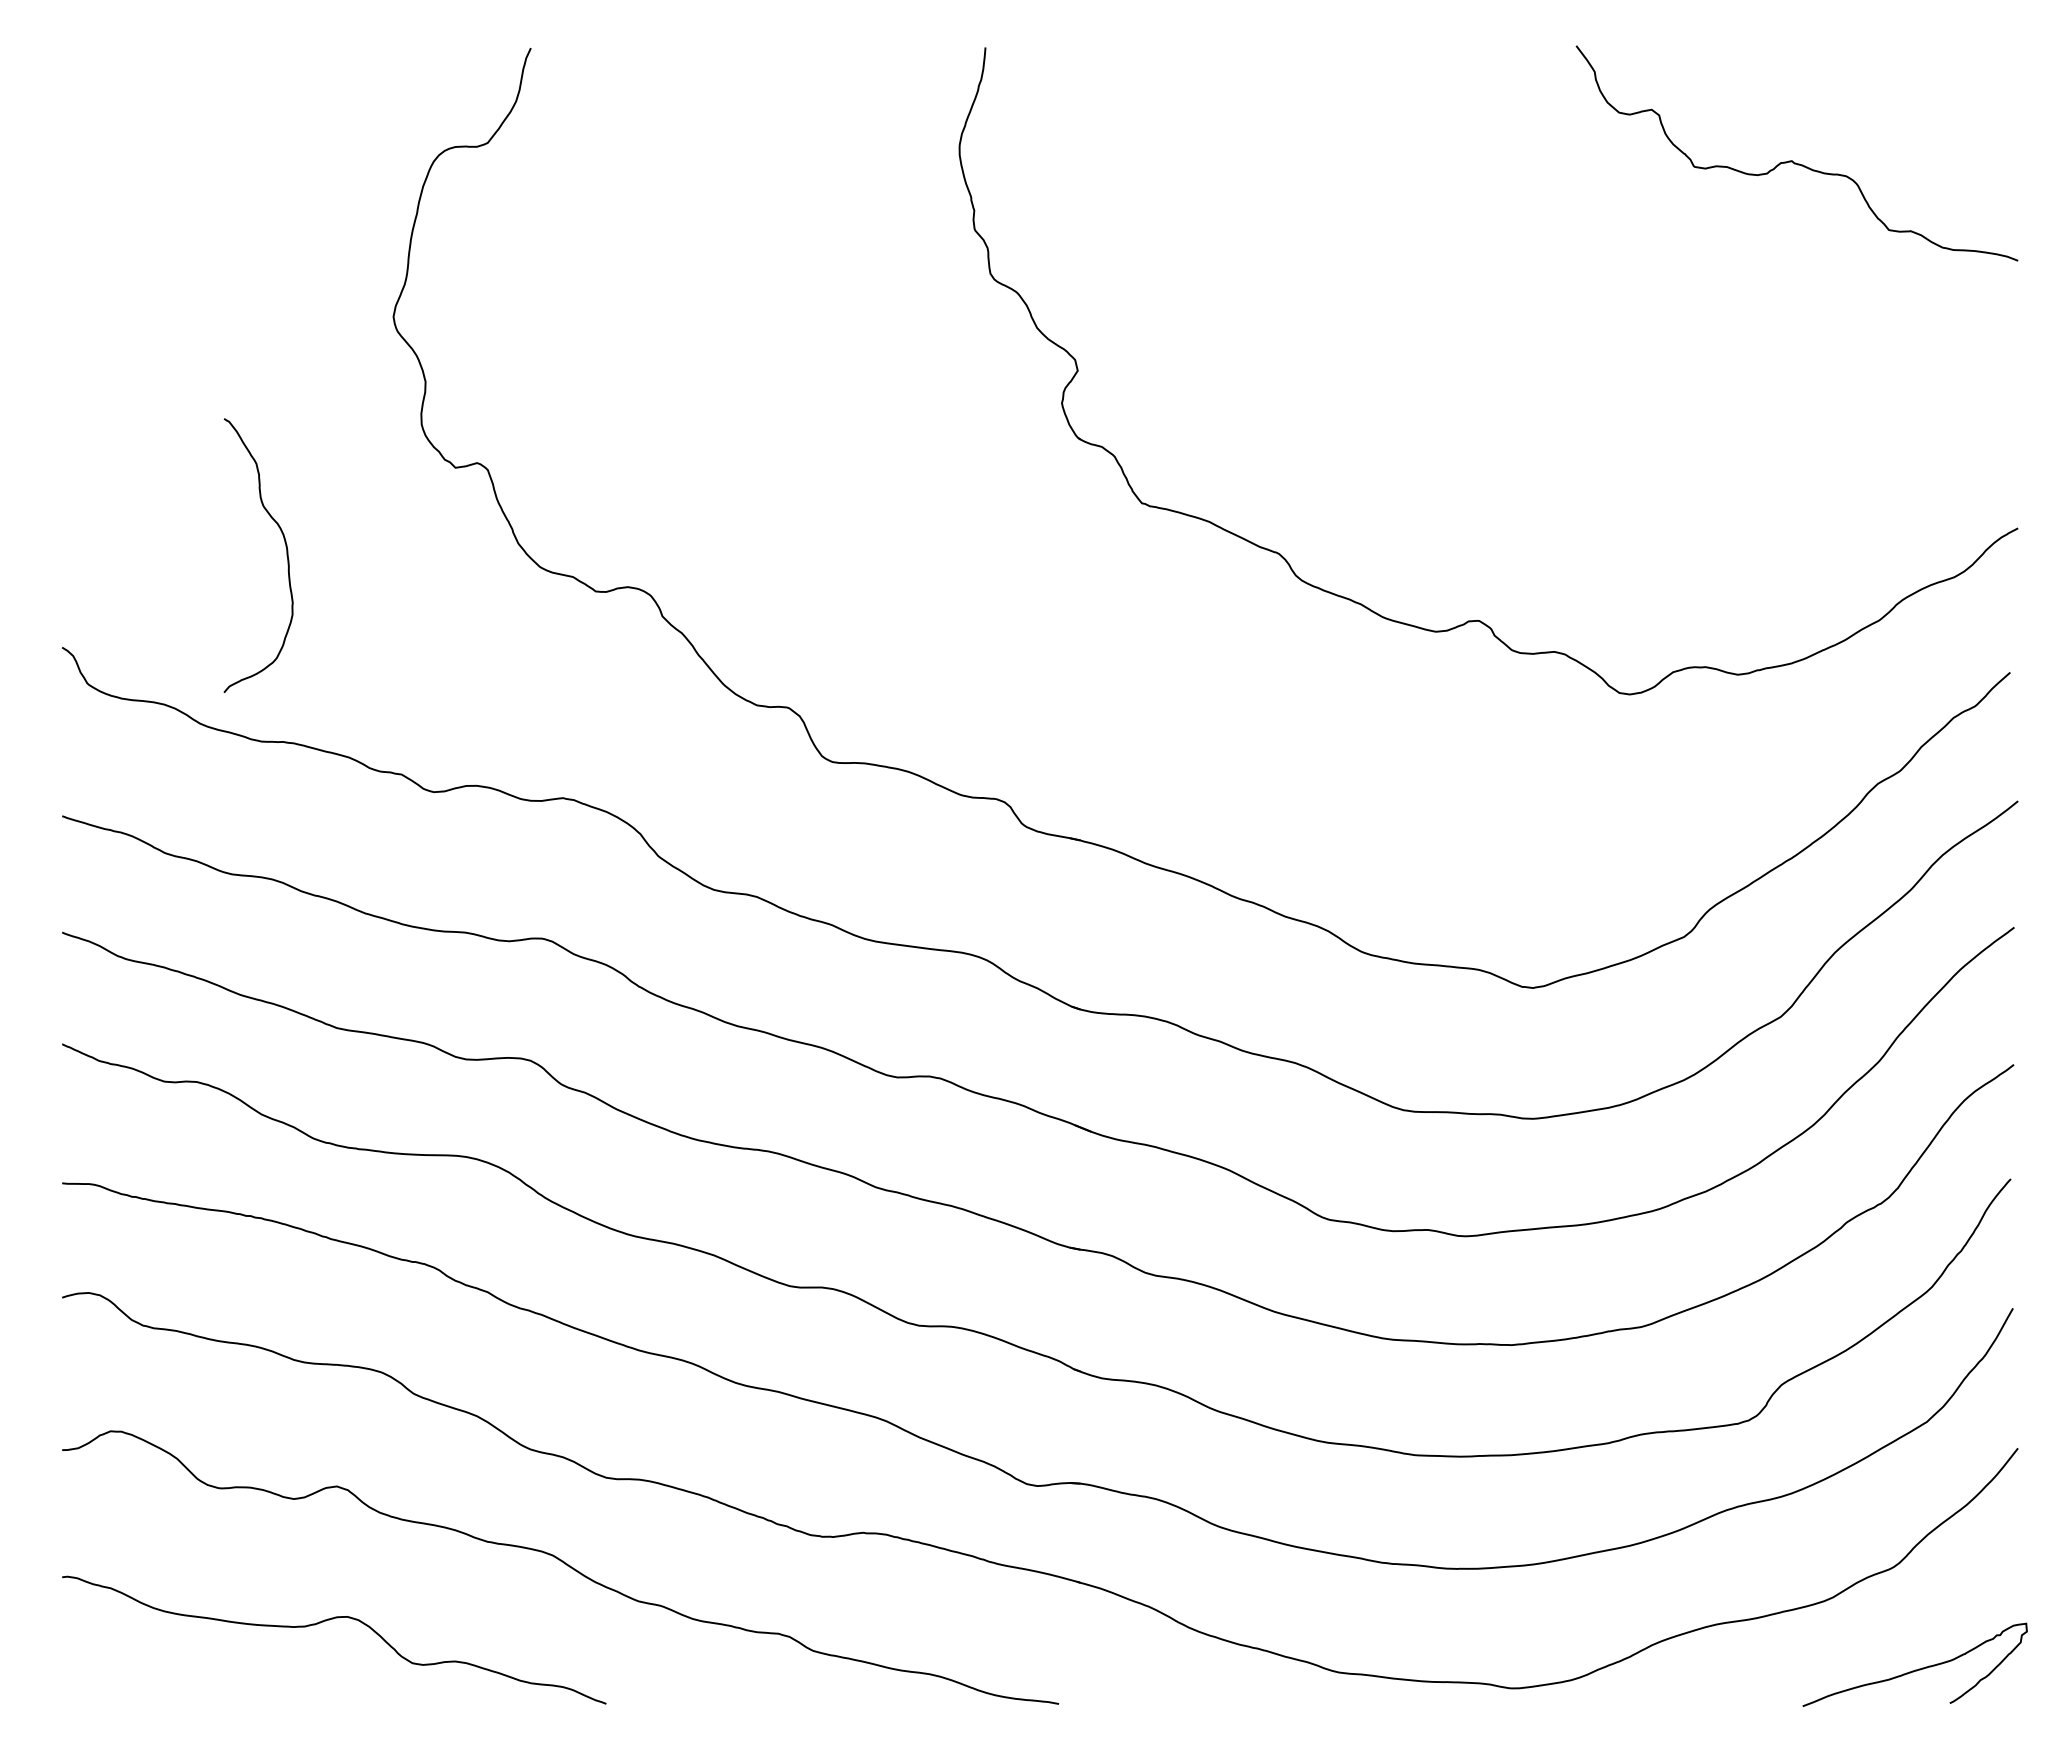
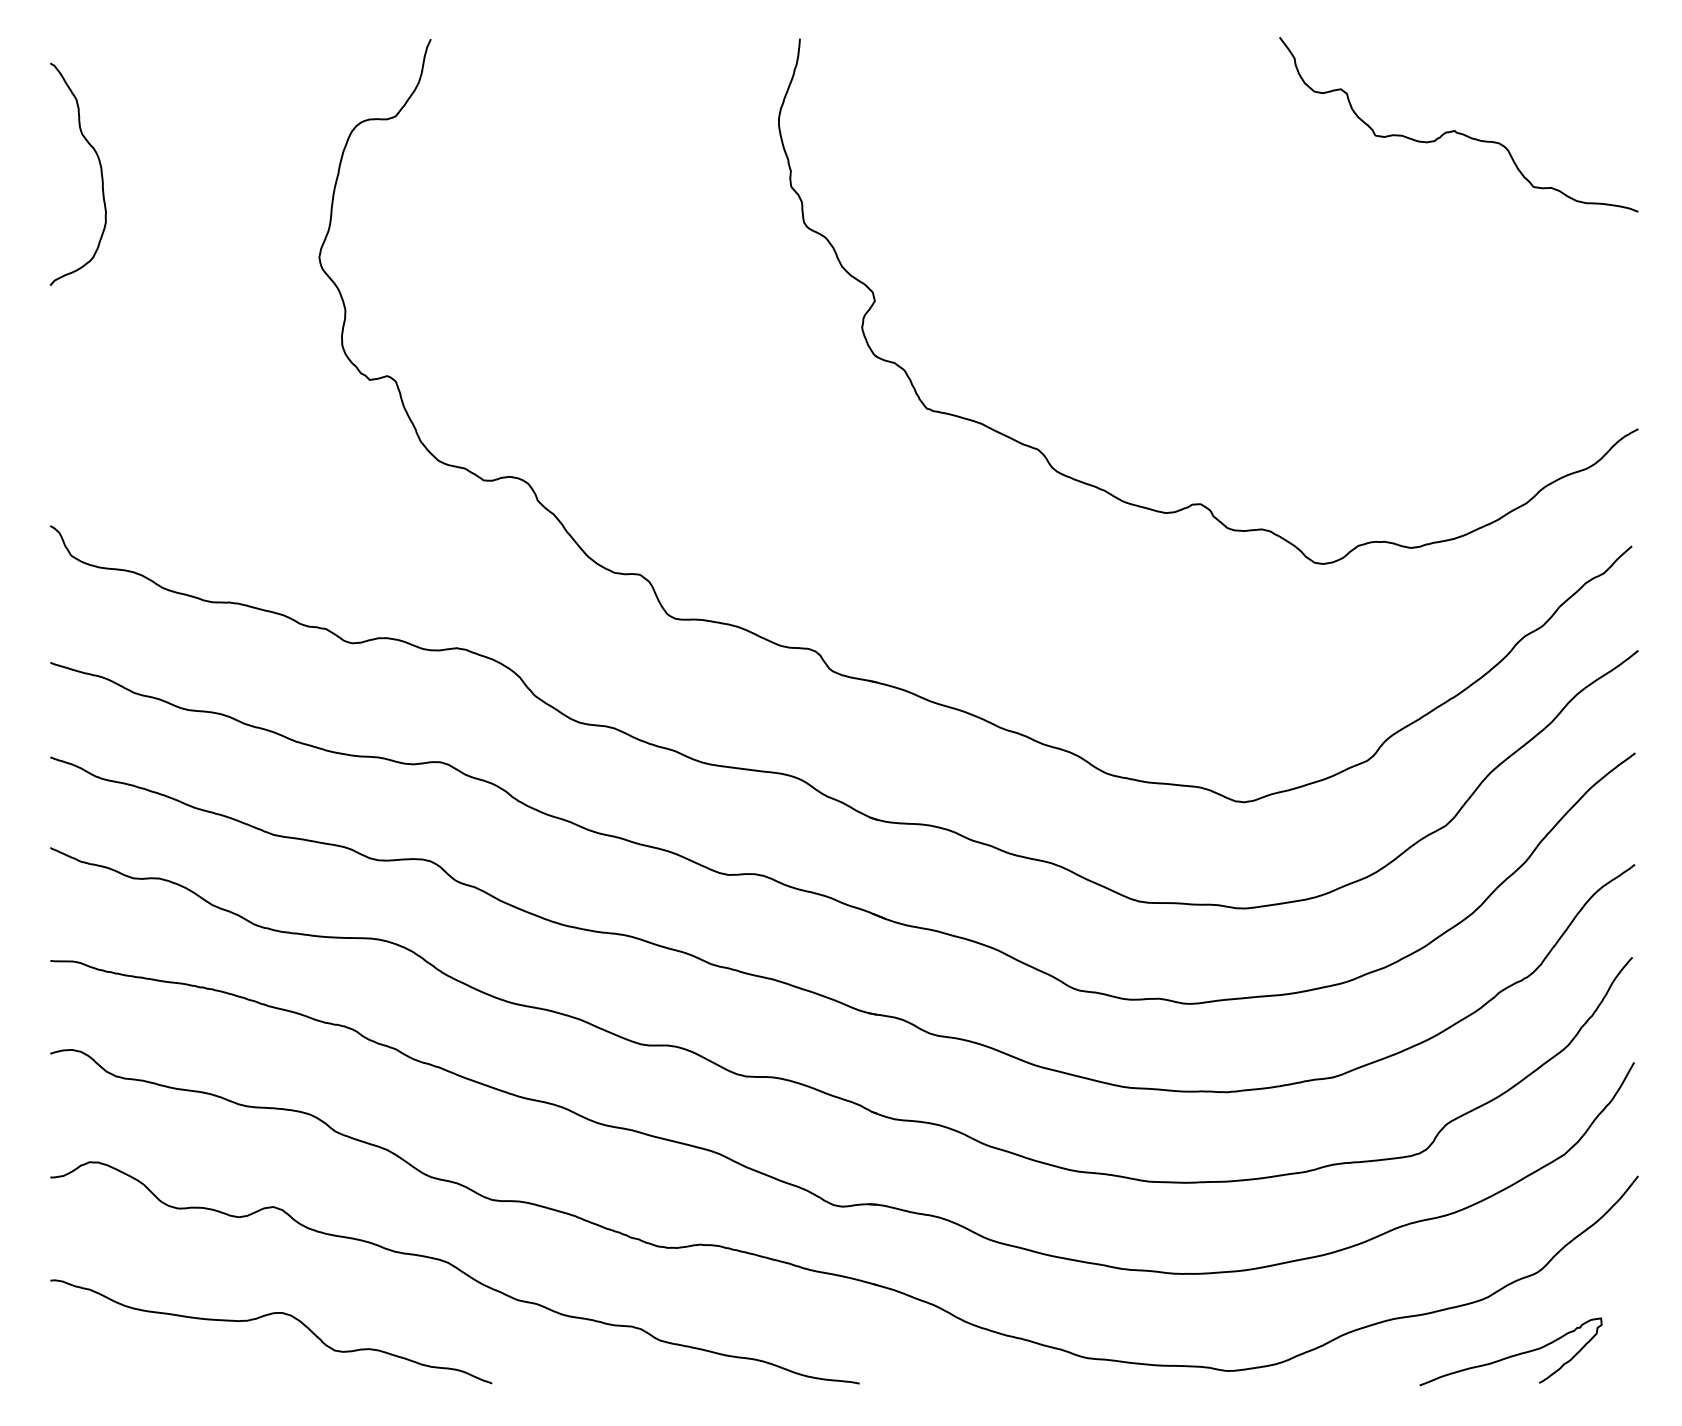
curve: (286, 555) -> (100, 174), moved
curve: (1915, 1669) -> (1511, 1355), moved

